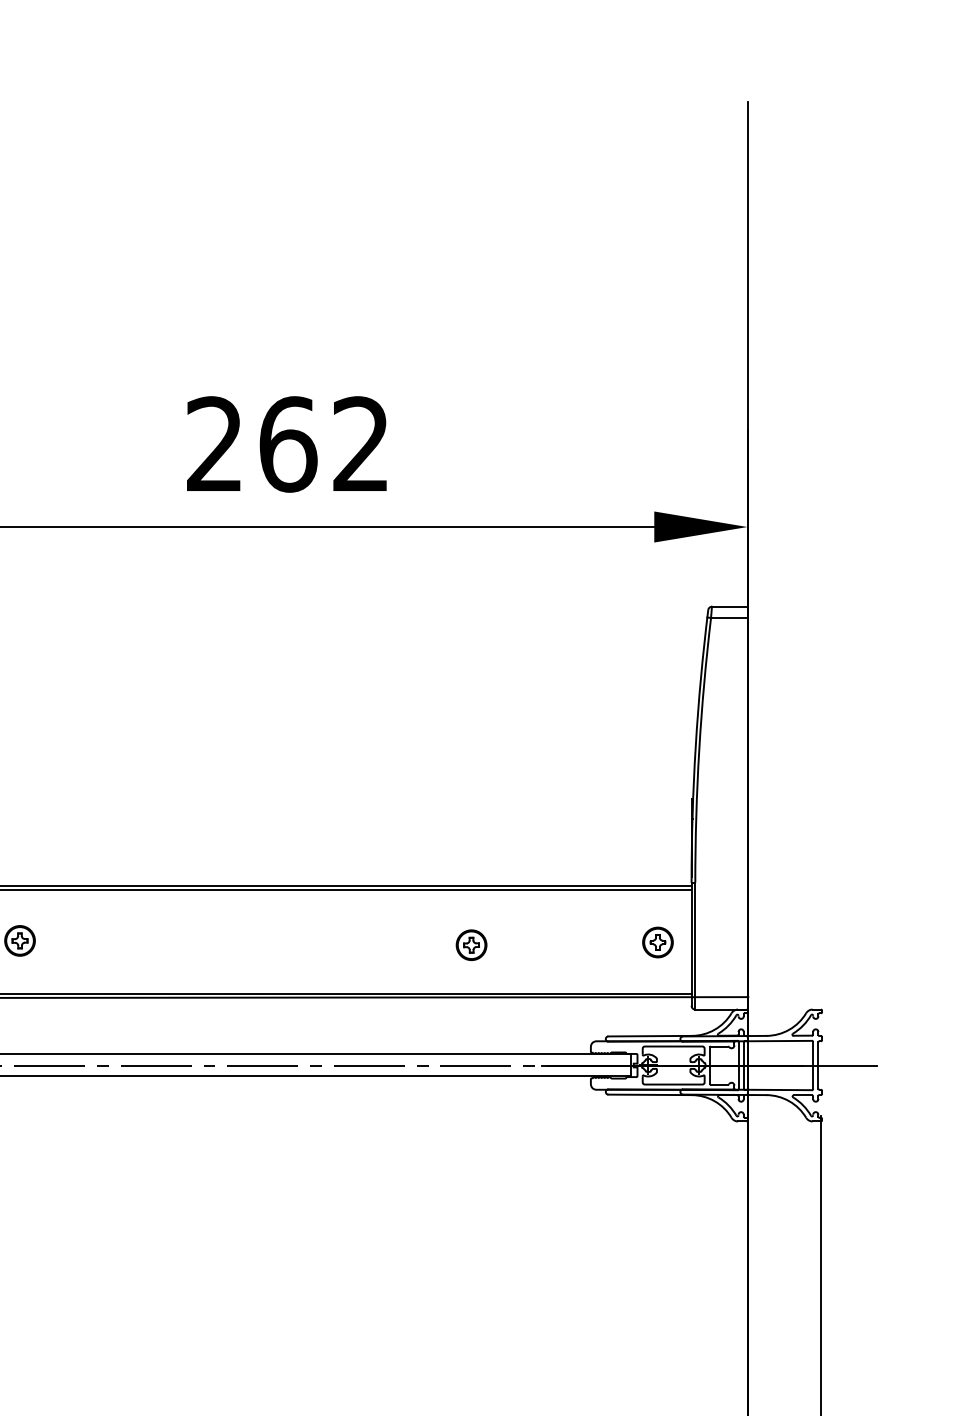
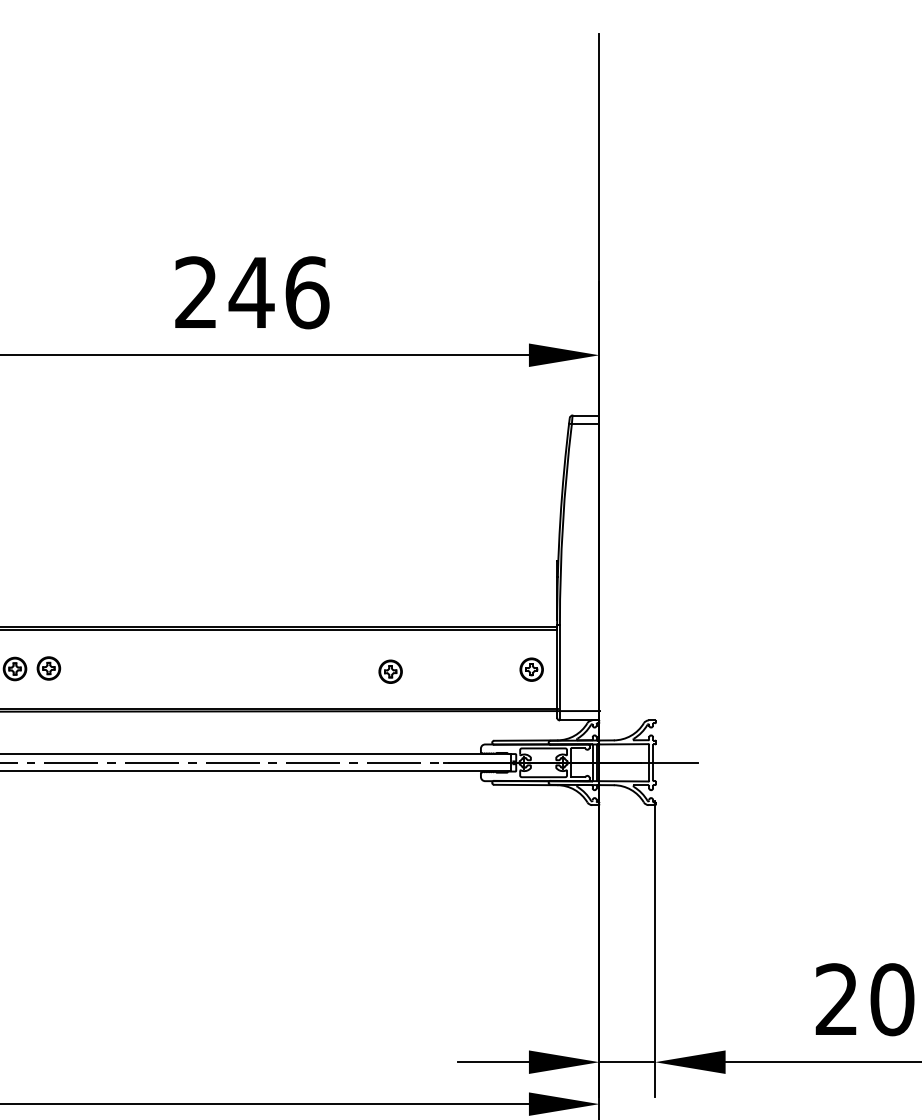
text: (323, 444) -> (278, 292), 262 -> 246

